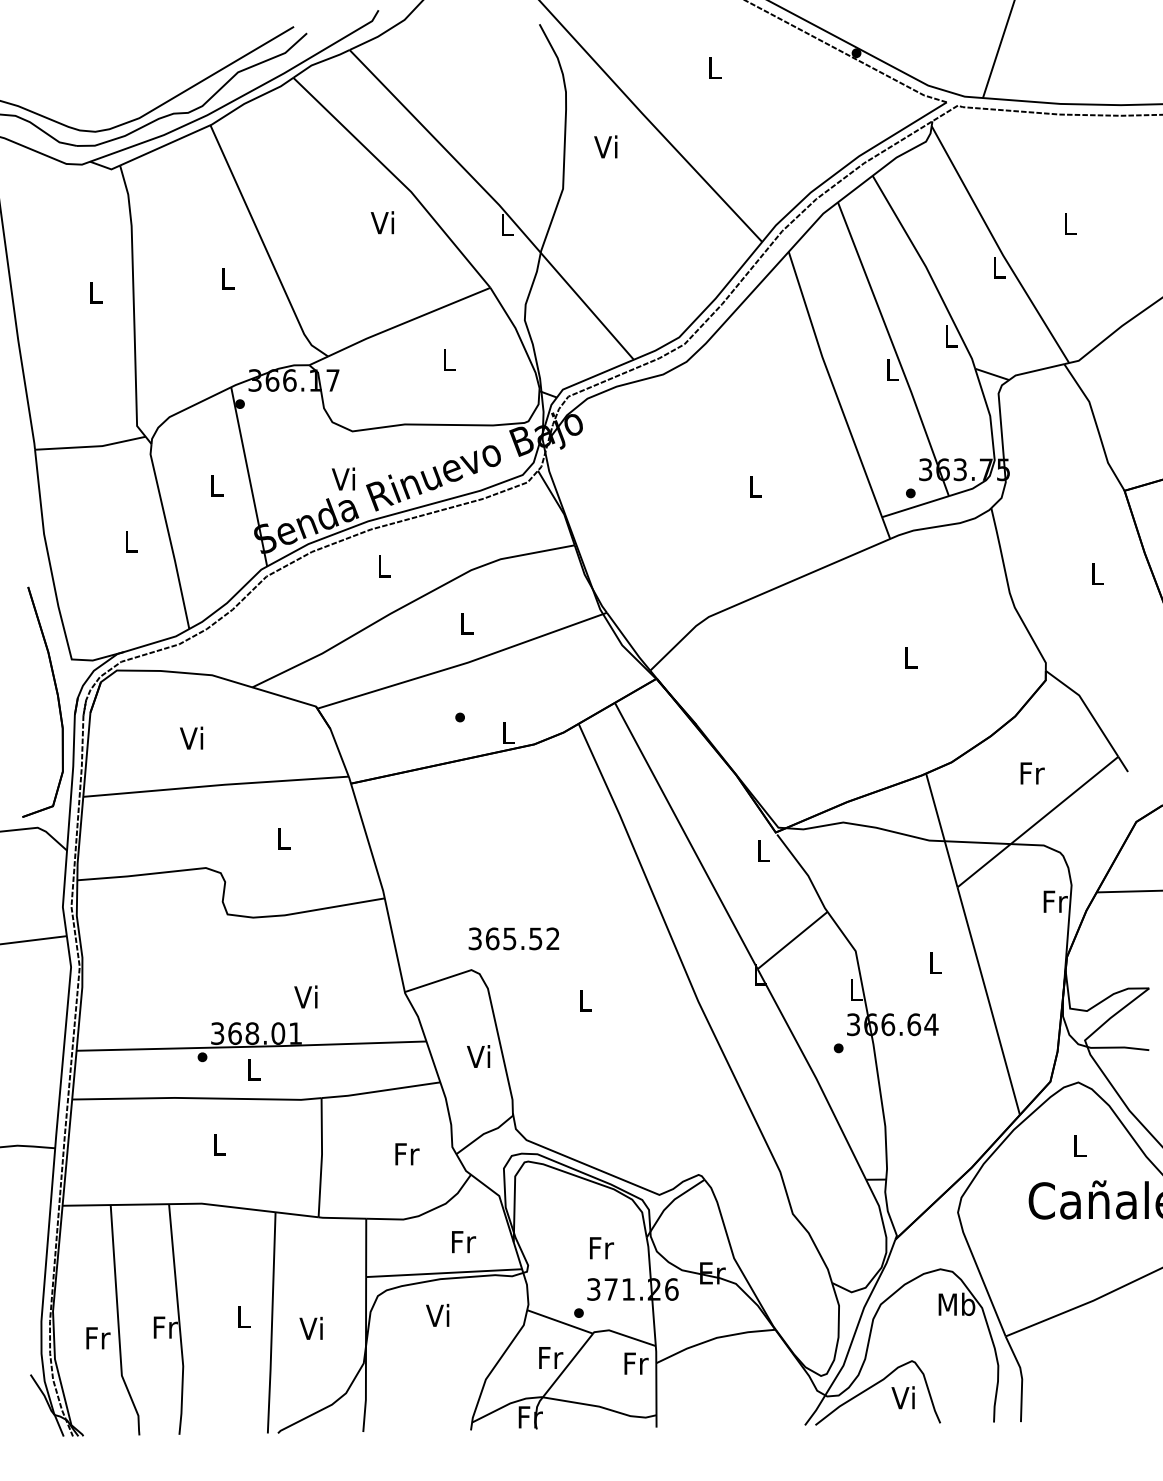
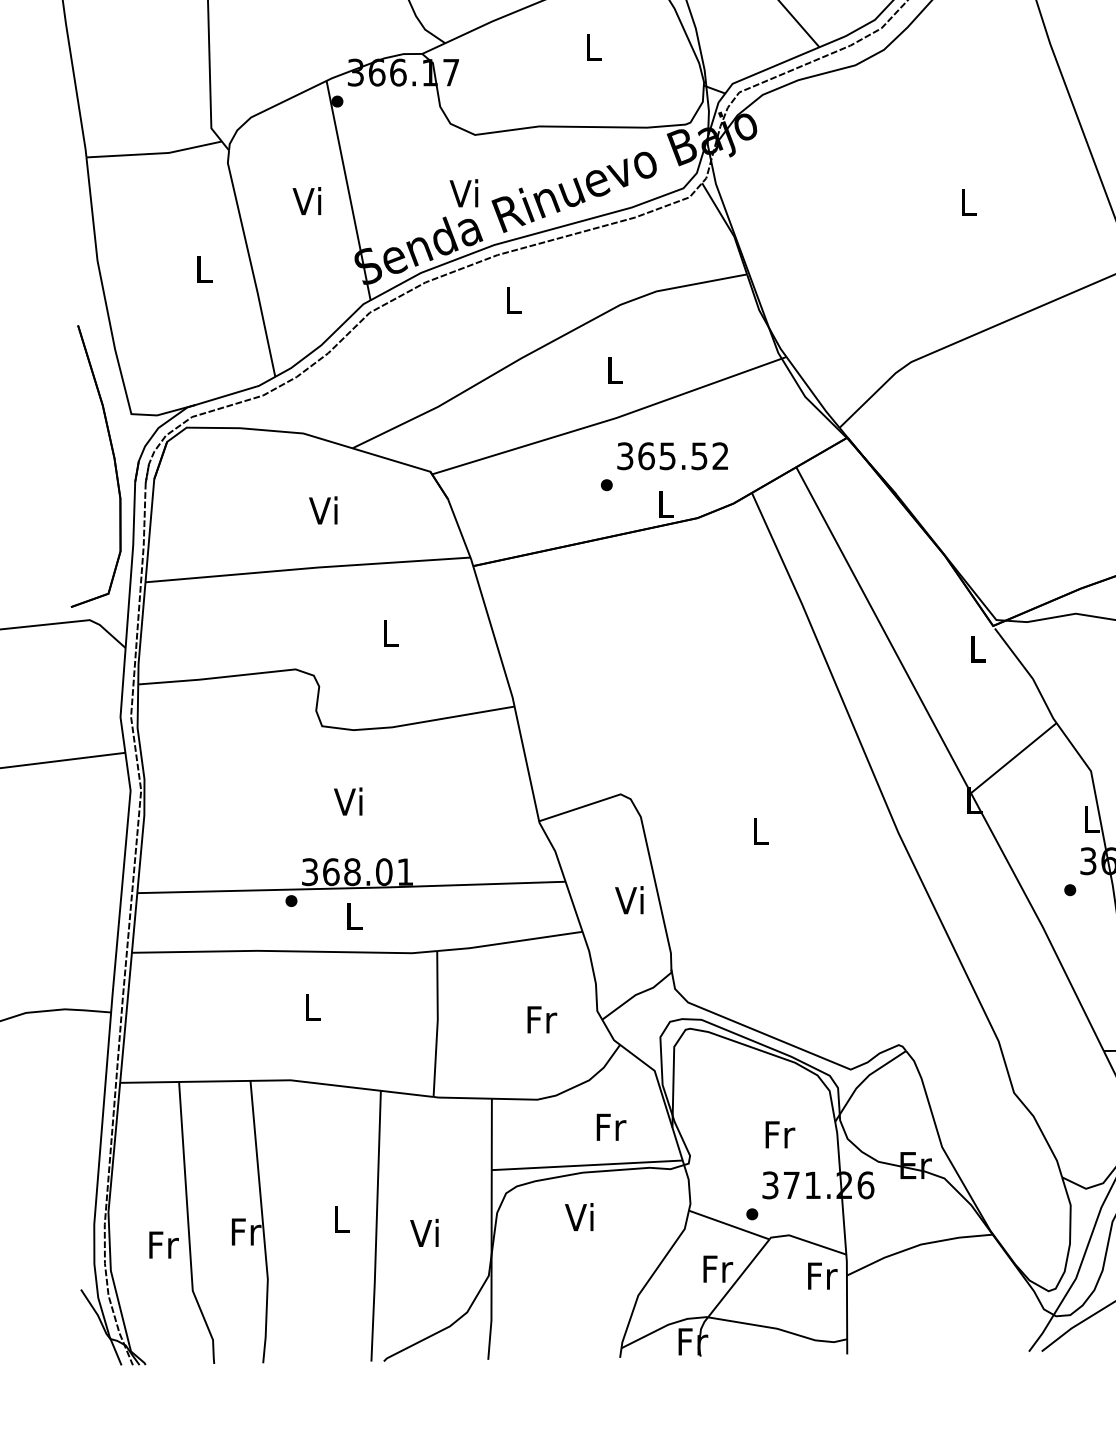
text: (214, 484) -> (306, 199), L -> Vi
text: (191, 737) -> (323, 509), moved
text: (513, 938) -> (672, 455), moved
text: (305, 996) -> (347, 800), moved

